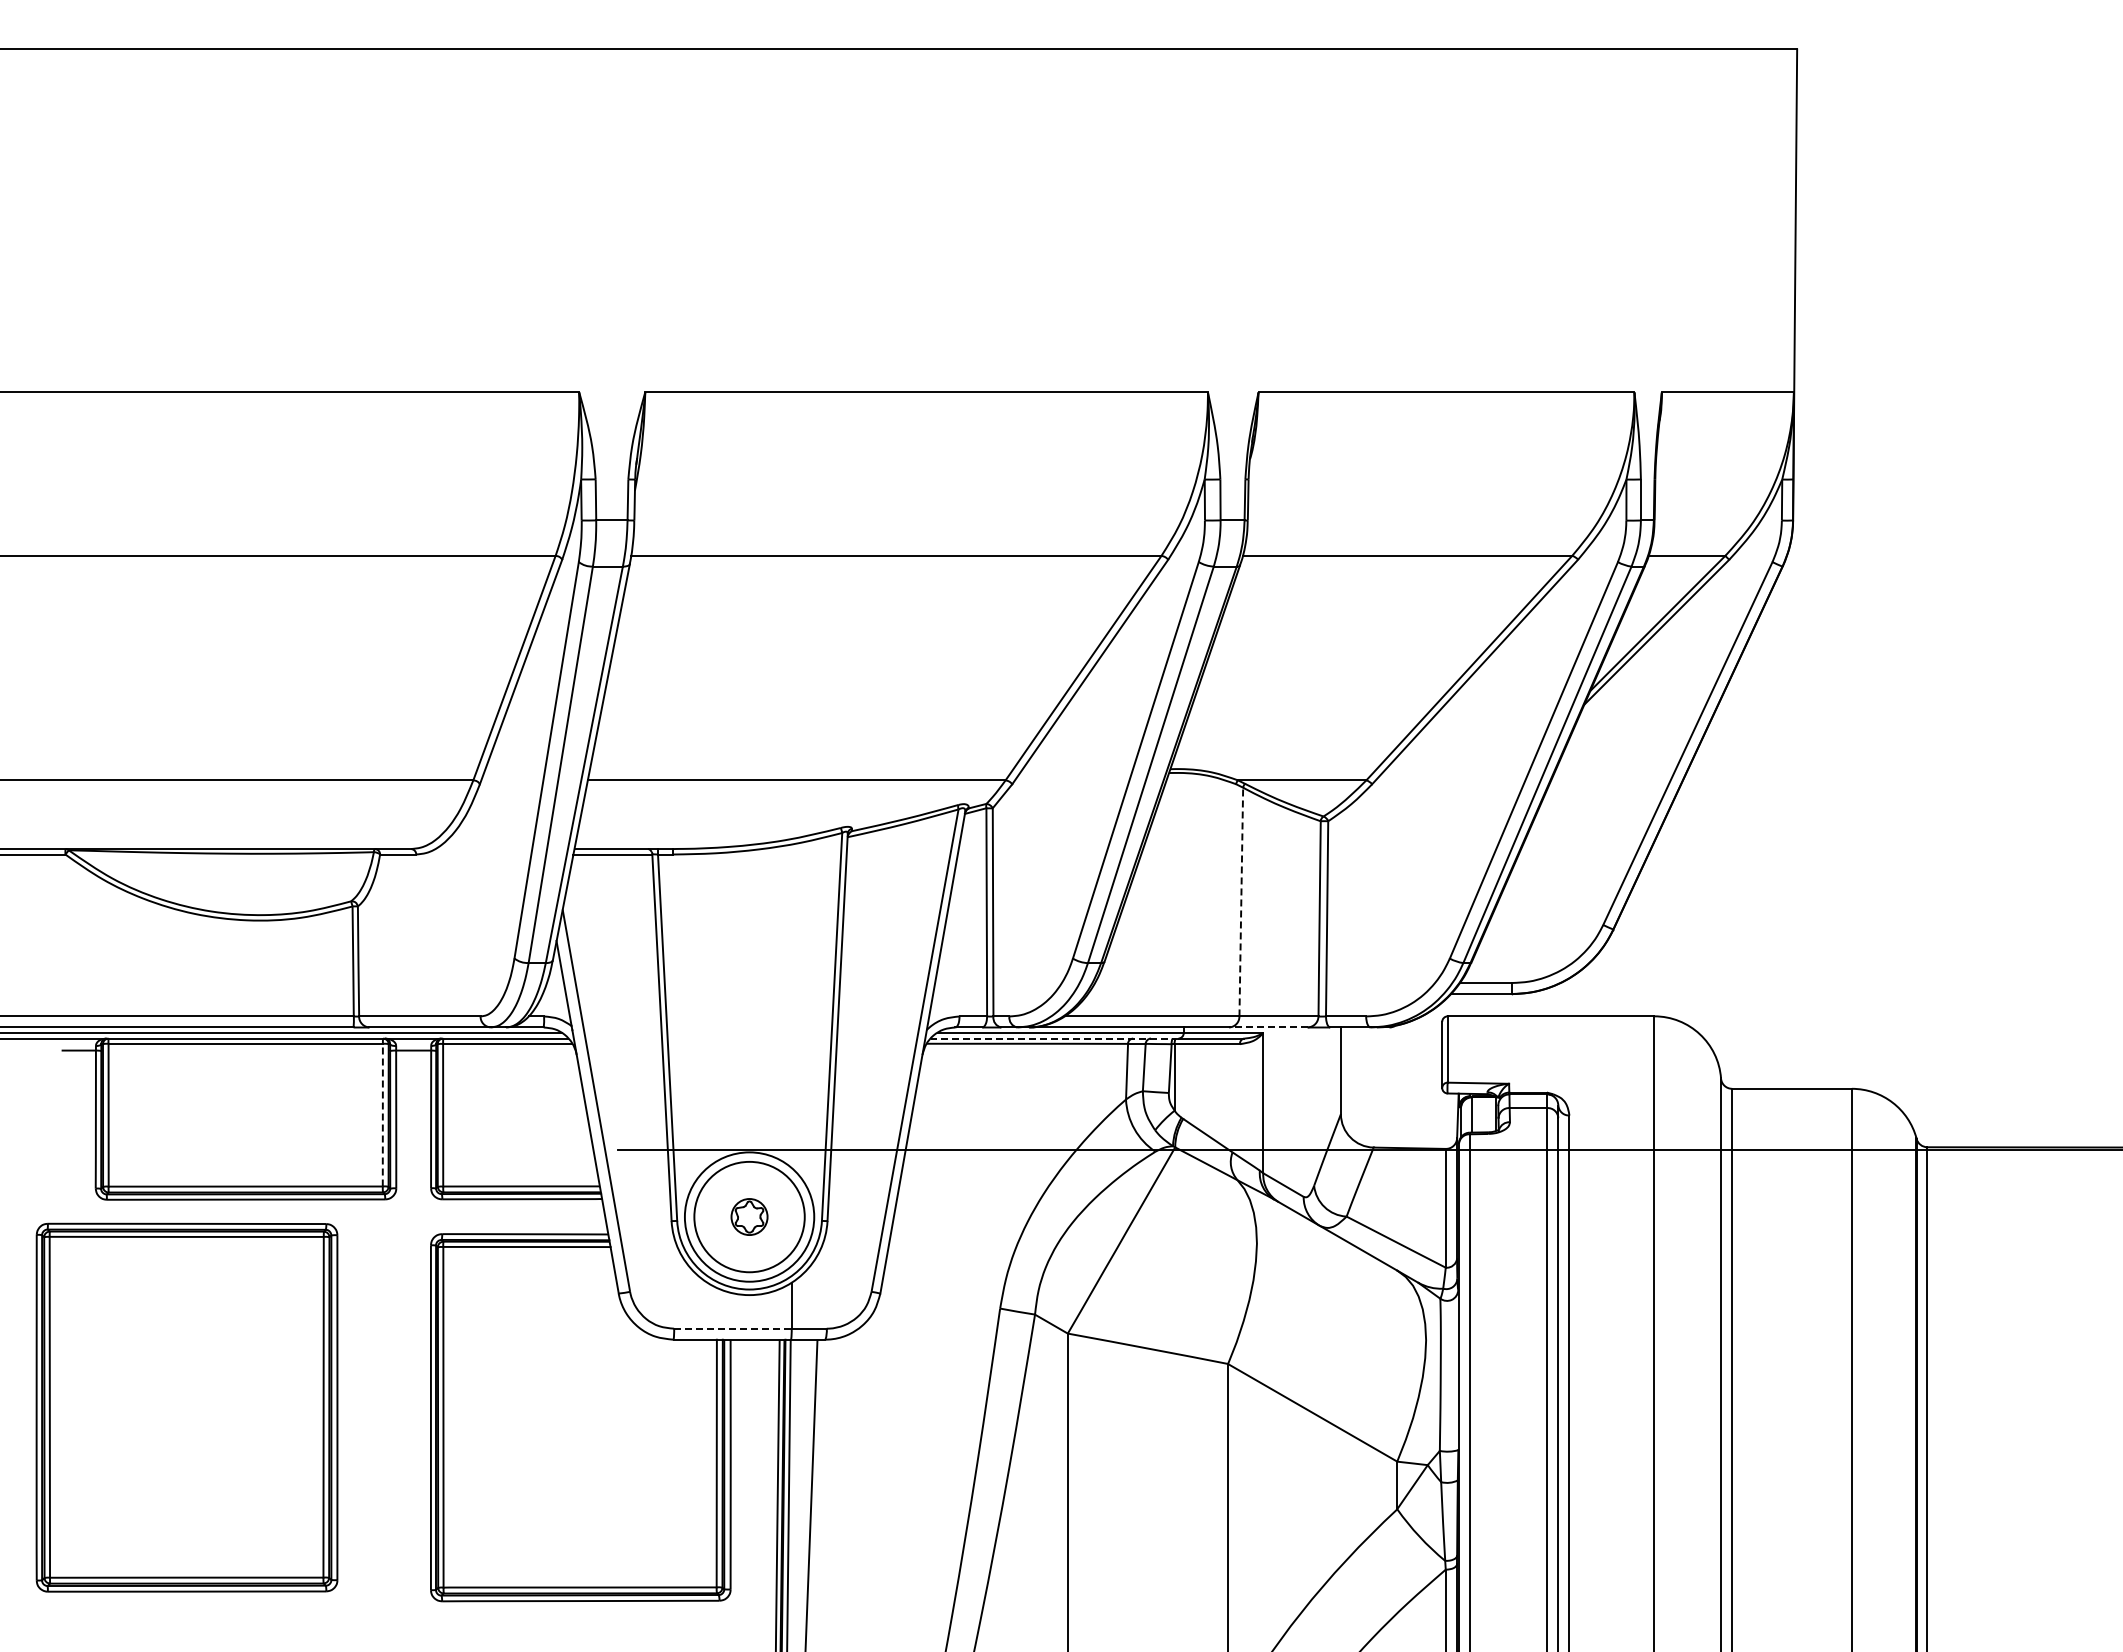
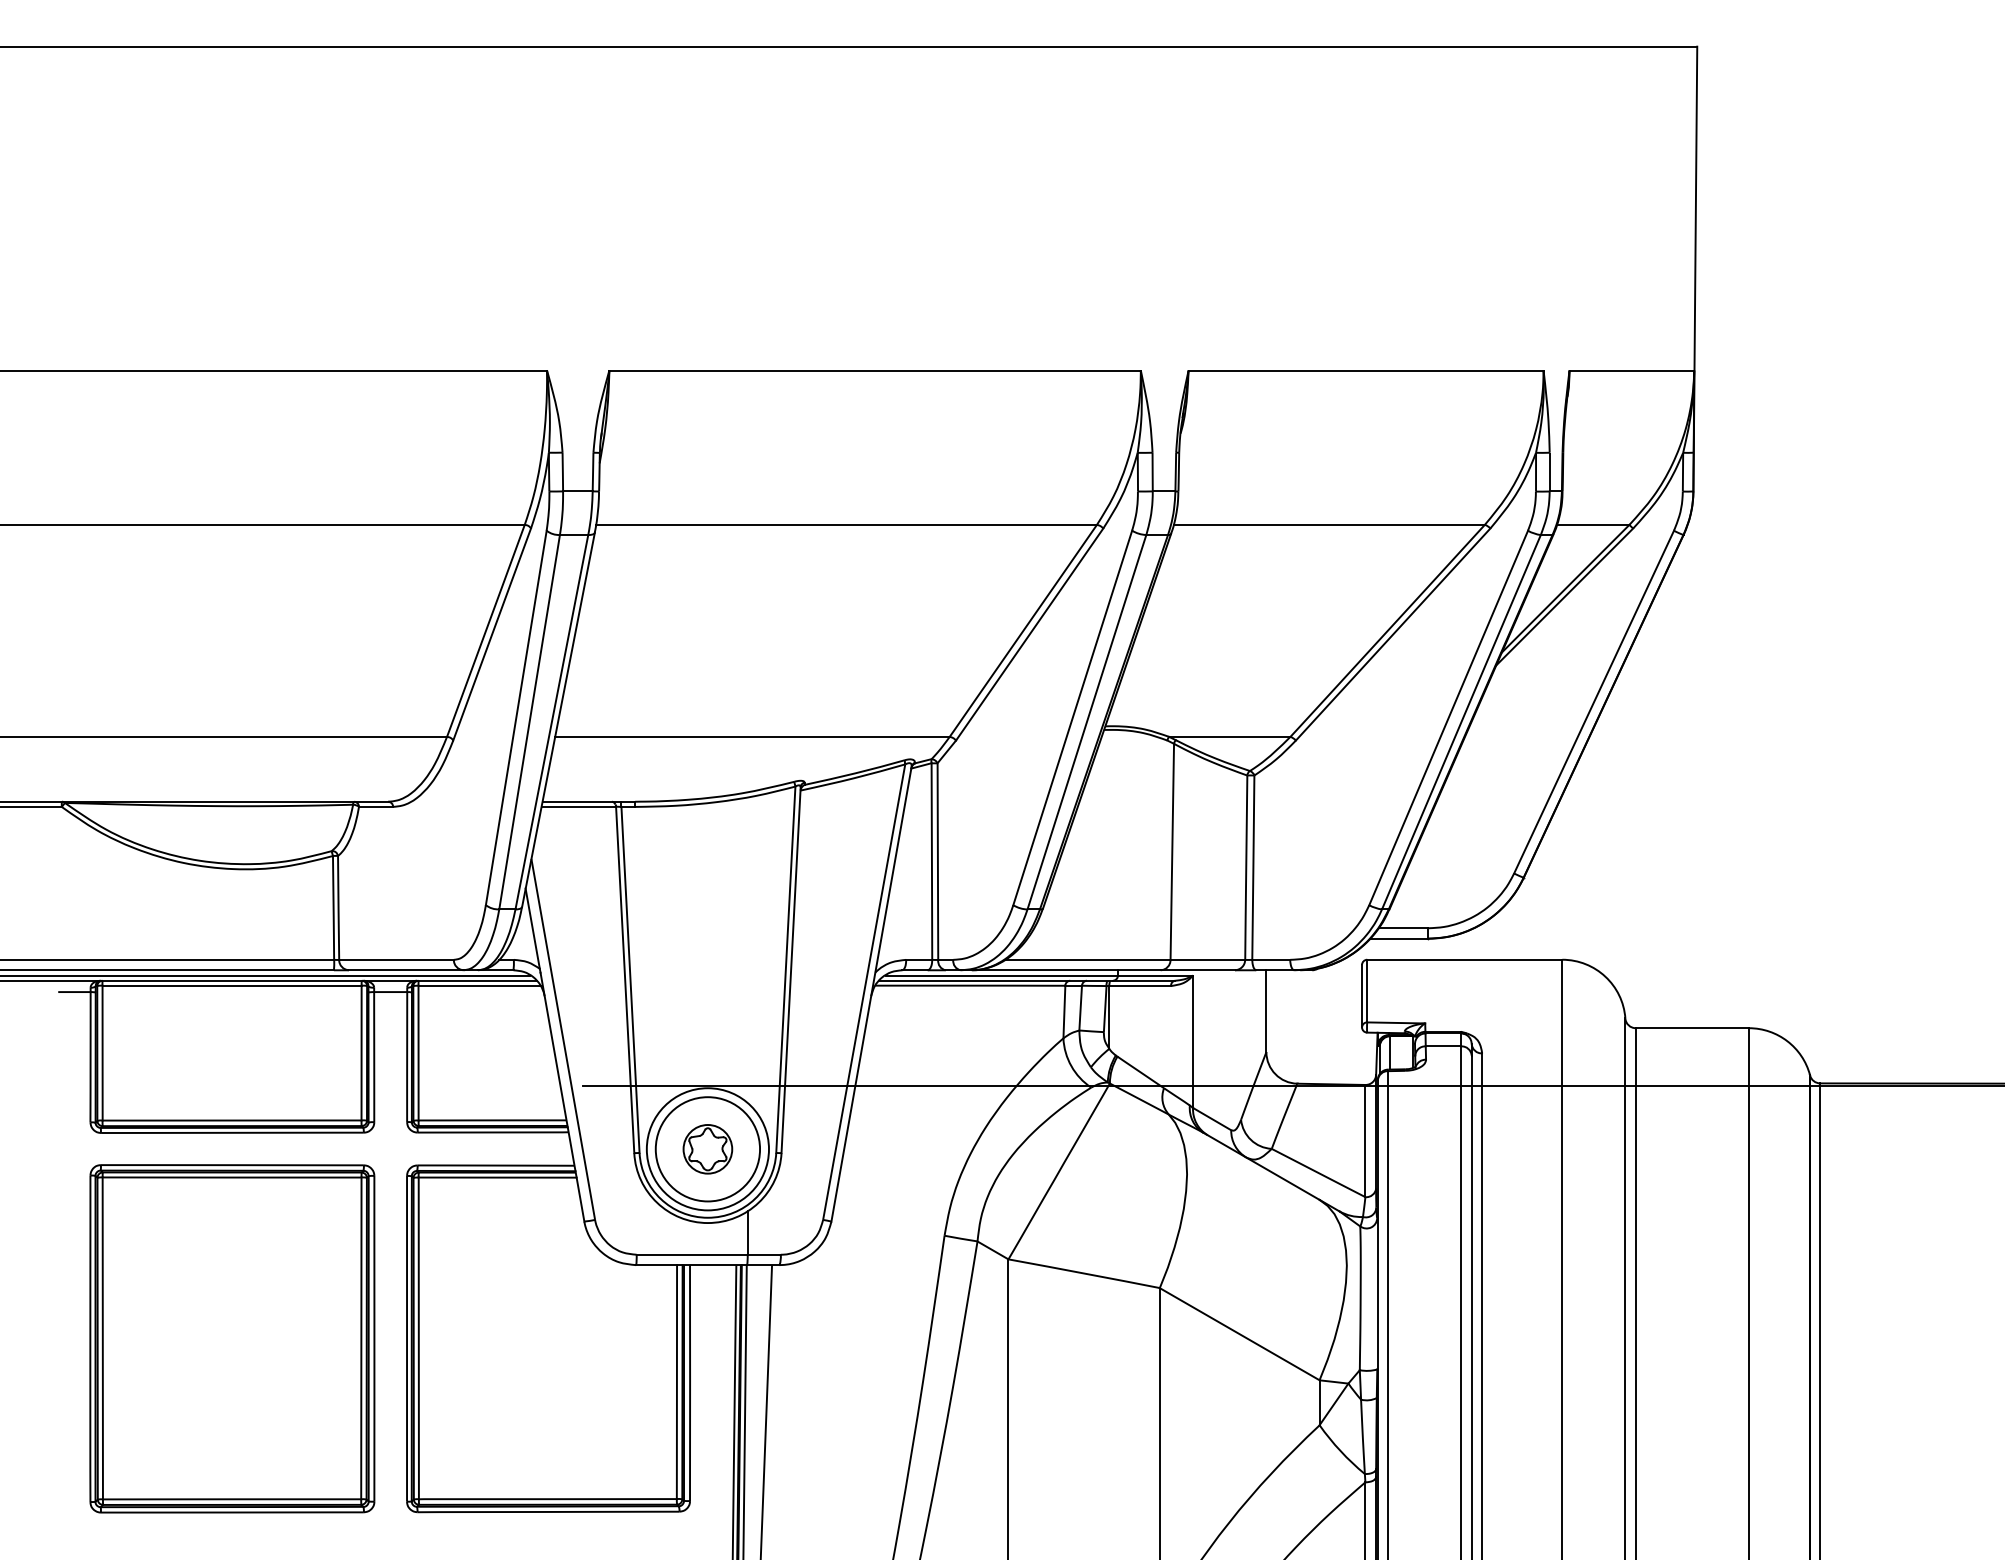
line: (1241, 901) -> (1172, 851), dashed -> solid
line: (1267, 1027) -> (1197, 970), dashed -> solid
line: (1055, 1038) -> (996, 980), dashed -> solid
line: (382, 1114) -> (361, 1052), dashed -> solid
part: (749, 1216) -> (707, 1148), size x1.43
line: (732, 1328) -> (691, 1254), dashed -> solid
part: (186, 1407) -> (231, 1338), moved

